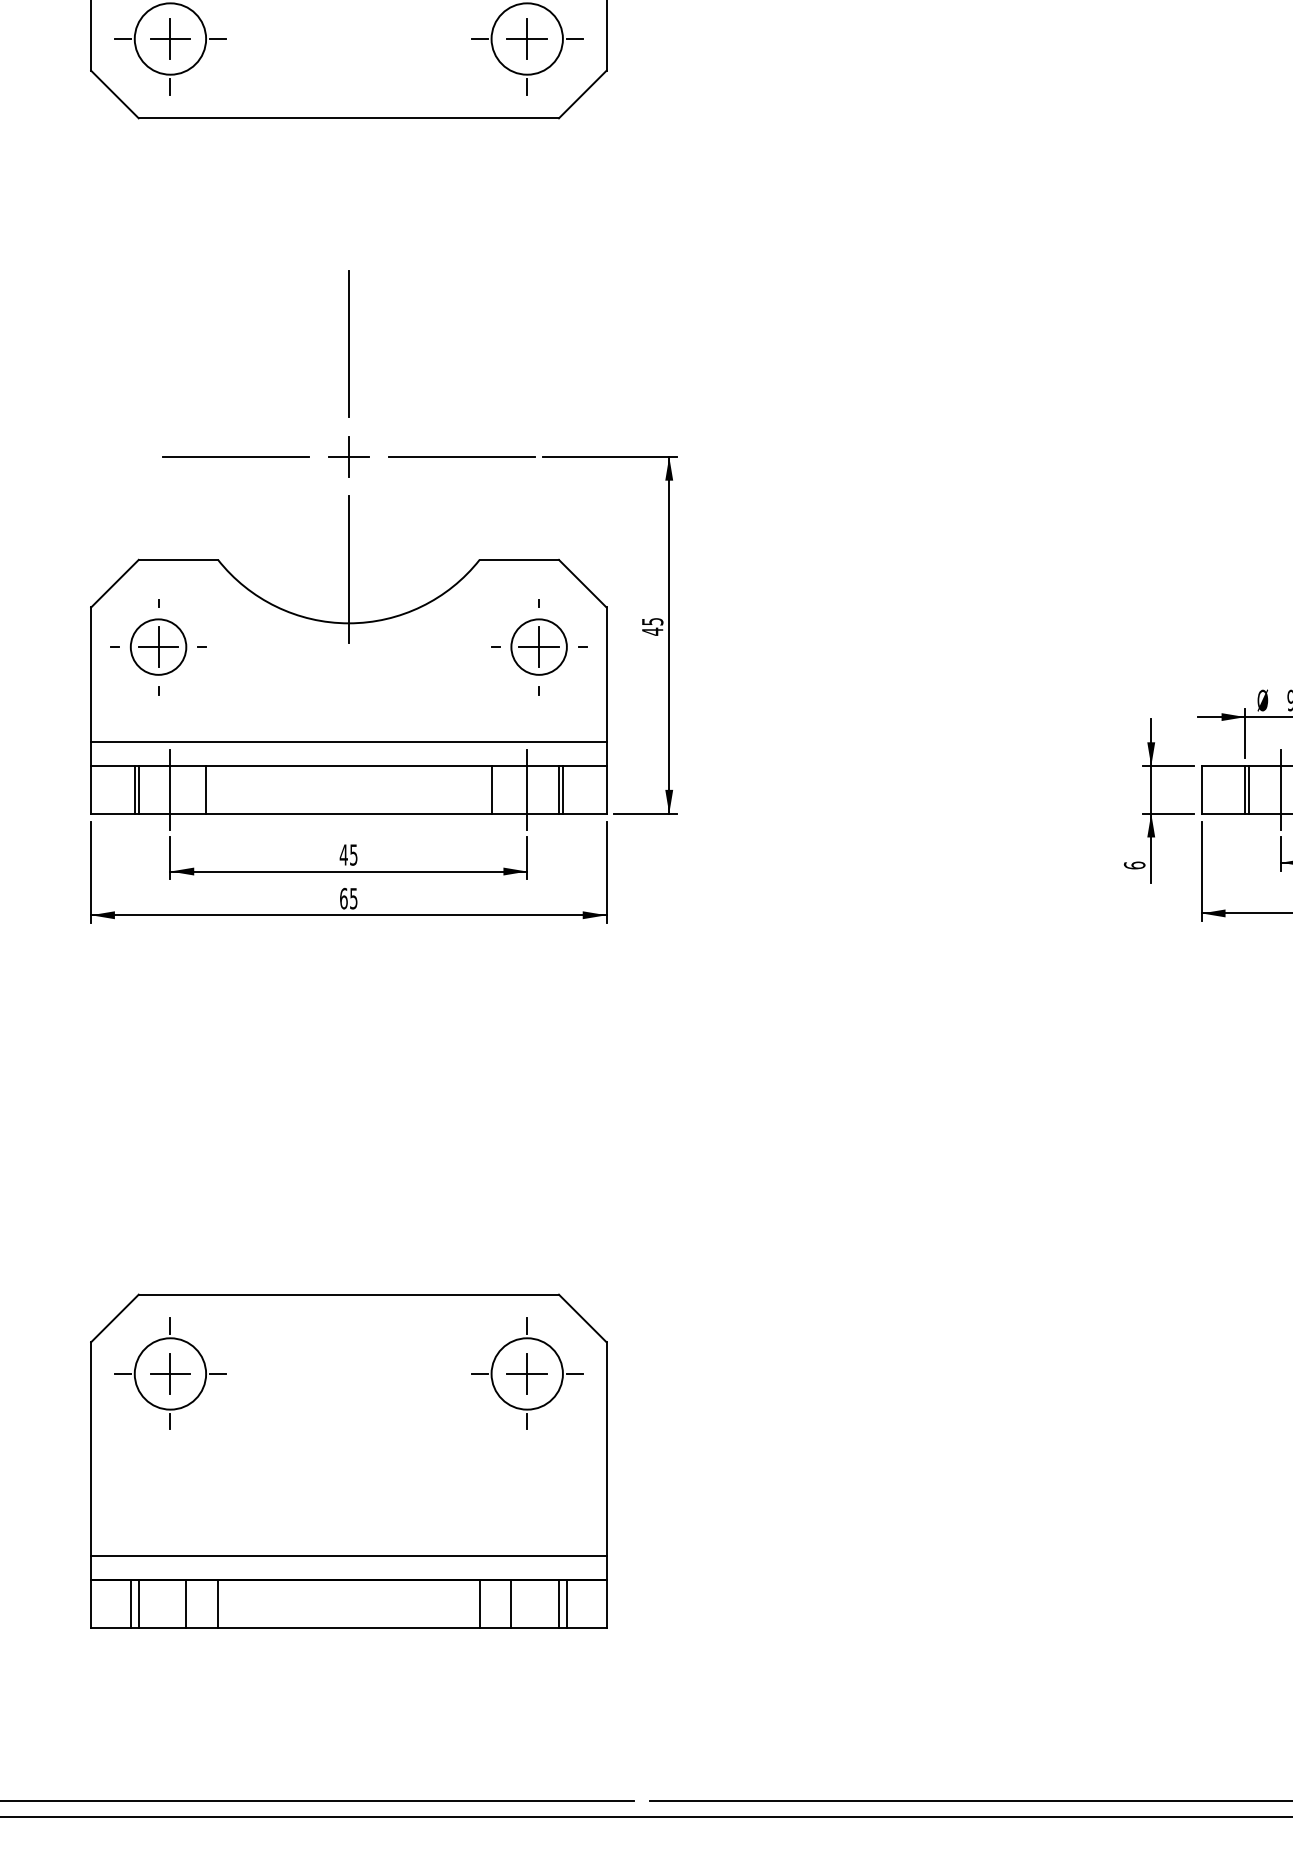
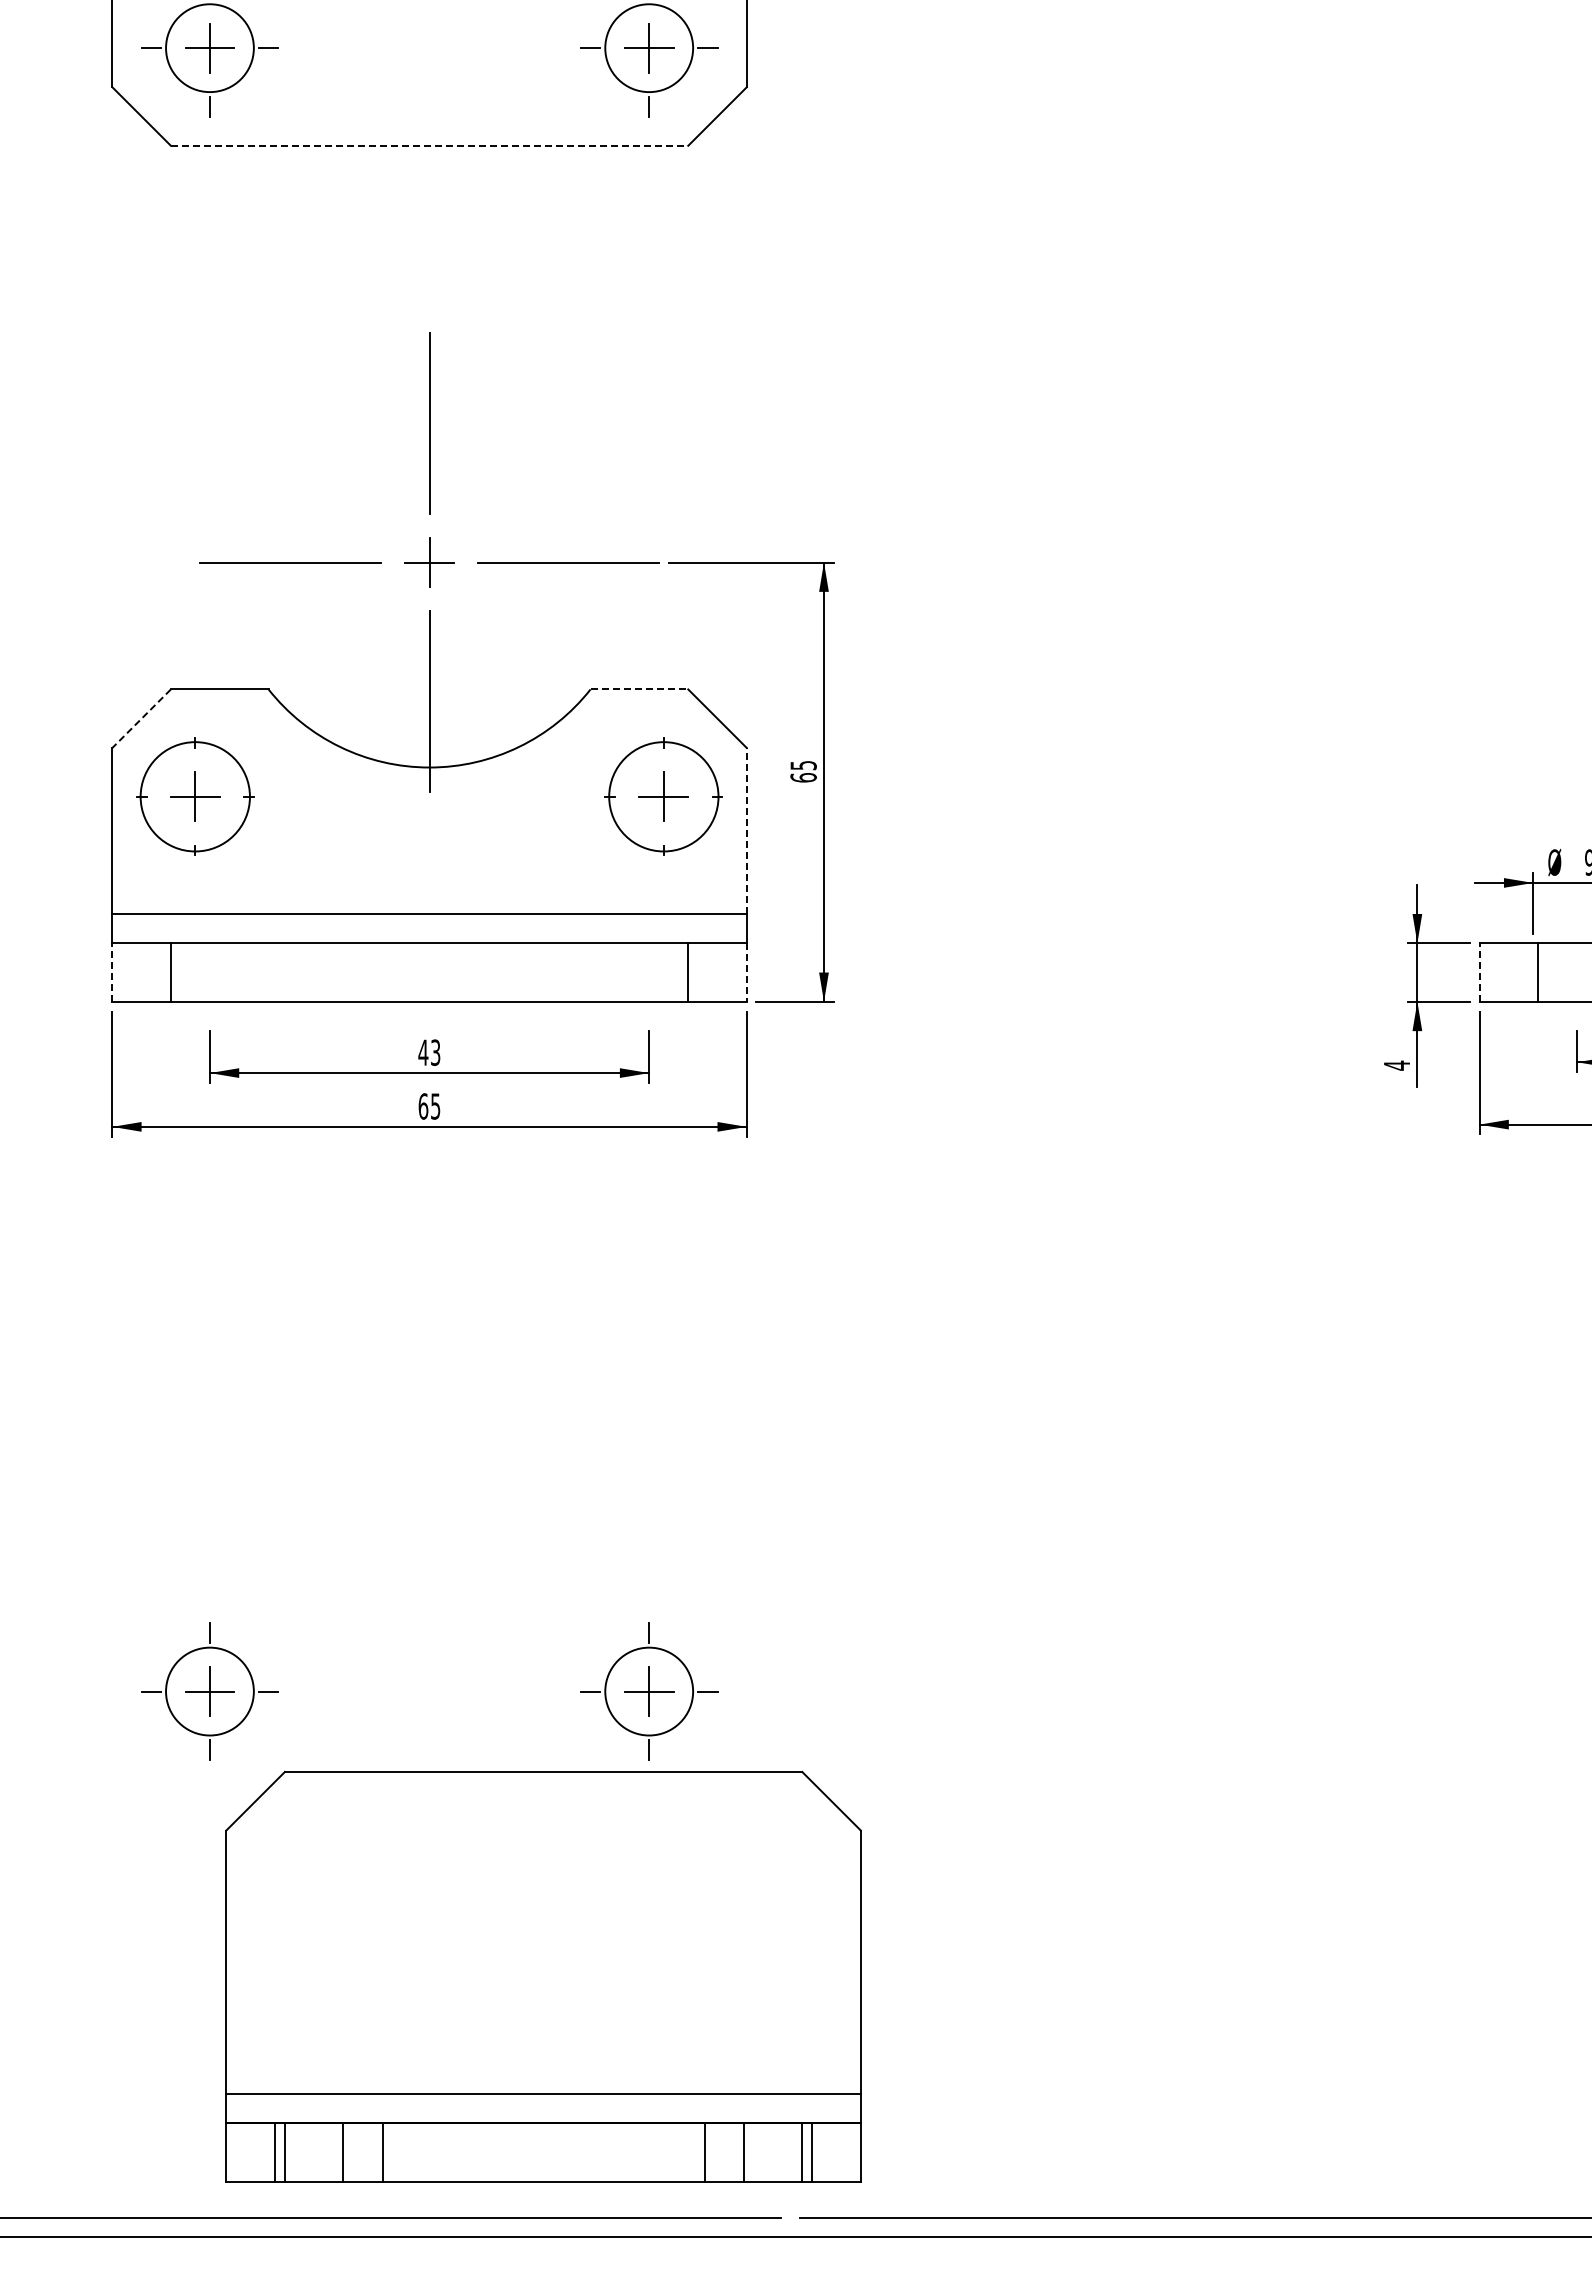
line: (348, 118) -> (429, 145), solid -> dashed
line: (519, 559) -> (639, 689), solid -> dashed
line: (114, 584) -> (141, 719), solid -> dashed
text: (652, 631) -> (803, 777), 45 -> 65
circle: (158, 646) -> (195, 796), size x1.6
circle: (538, 646) -> (663, 796), size x1.6
line: (606, 674) -> (746, 830), solid -> dashed
line: (91, 789) -> (112, 972), solid -> dashed
line: (135, 789) -> (166, 972), removed
line: (170, 789) -> (209, 972), removed
line: (205, 789) -> (253, 972), removed
line: (491, 789) -> (605, 972), removed
line: (527, 789) -> (649, 972), removed
line: (563, 789) -> (693, 972), removed
line: (1201, 789) -> (1479, 972), solid -> dashed
line: (1245, 789) -> (1533, 972), removed
line: (1281, 789) -> (1577, 972), removed
line: (606, 790) -> (746, 973), solid -> dashed
text: (353, 854) -> (435, 1052), 45 -> 43
text: (1134, 865) -> (1396, 1065), 6 -> 4
part: (348, 1460) -> (543, 1976), moved

